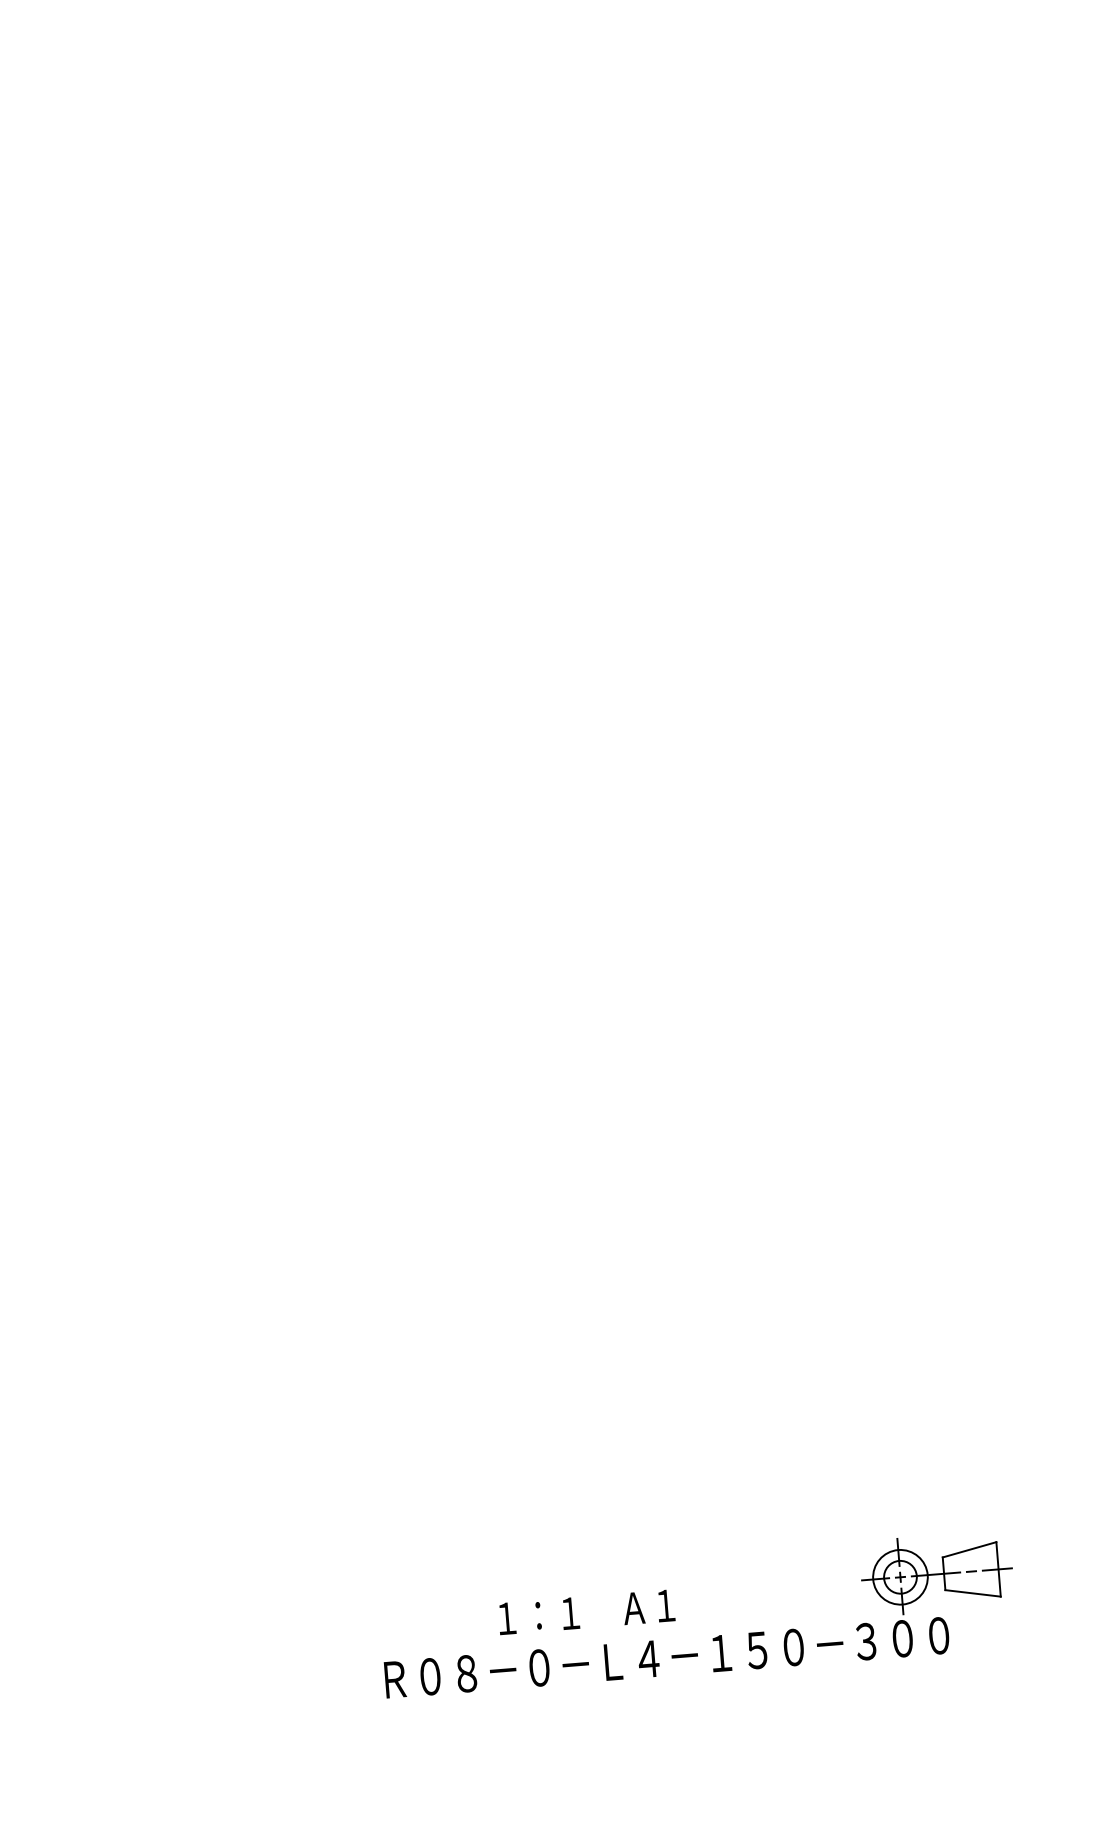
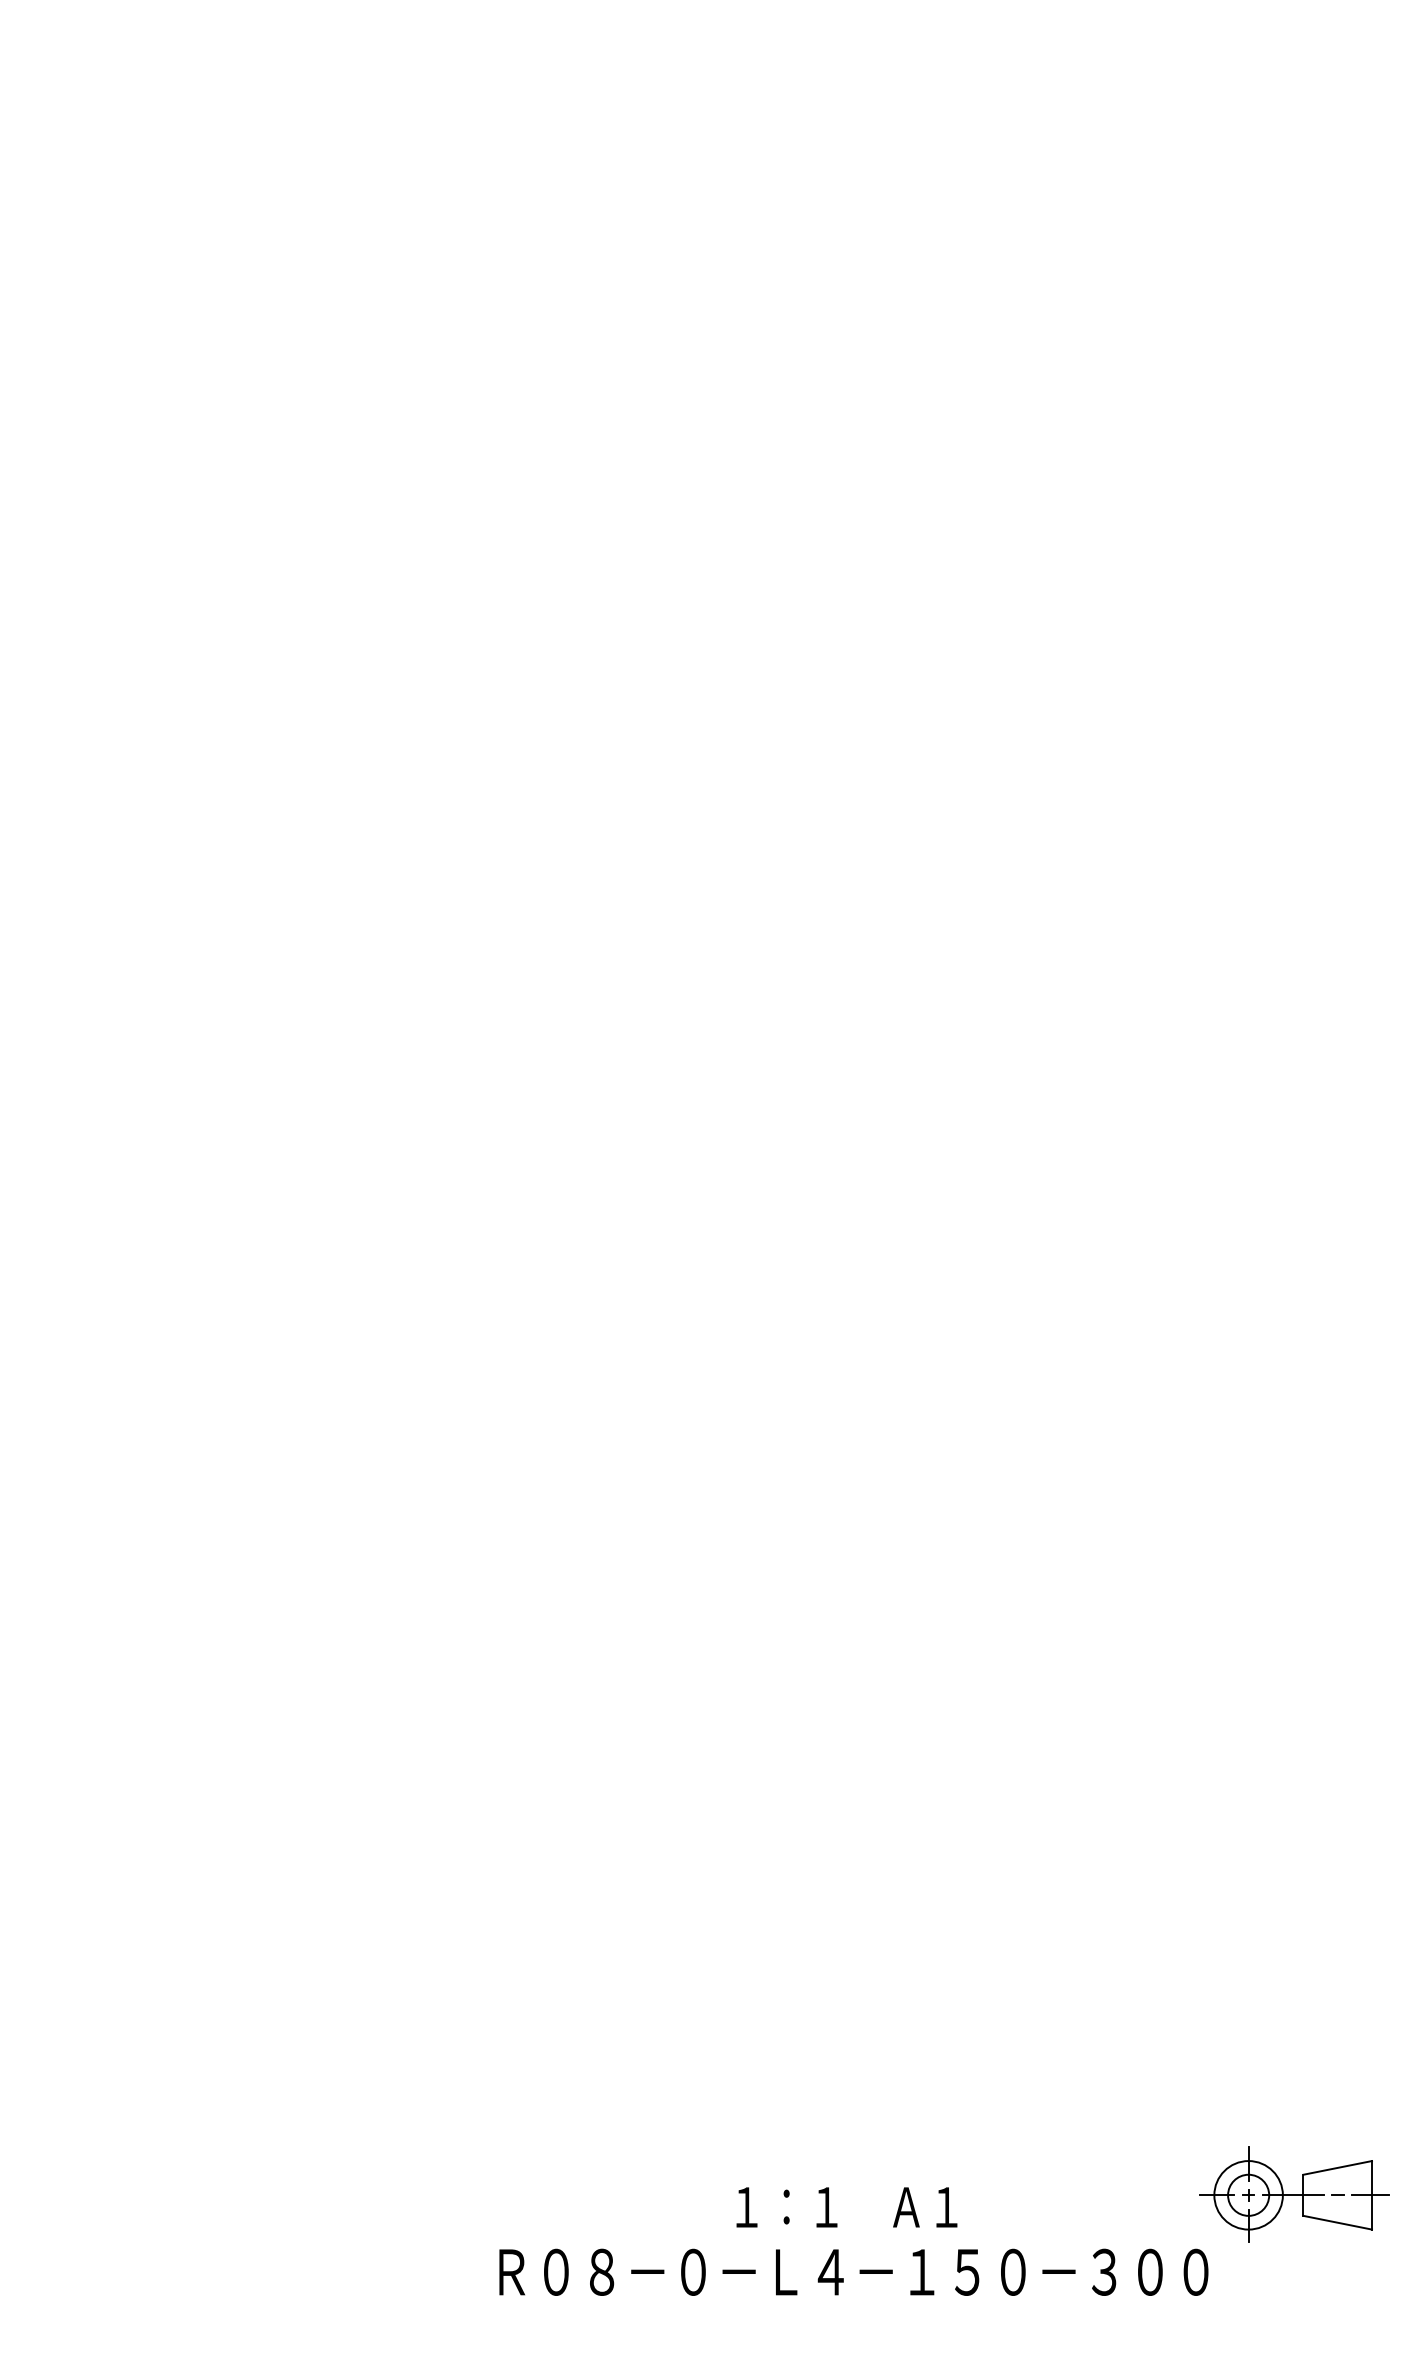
part: (936, 1573) -> (1294, 2194), moved
text: (586, 1612) -> (846, 2207), moved

